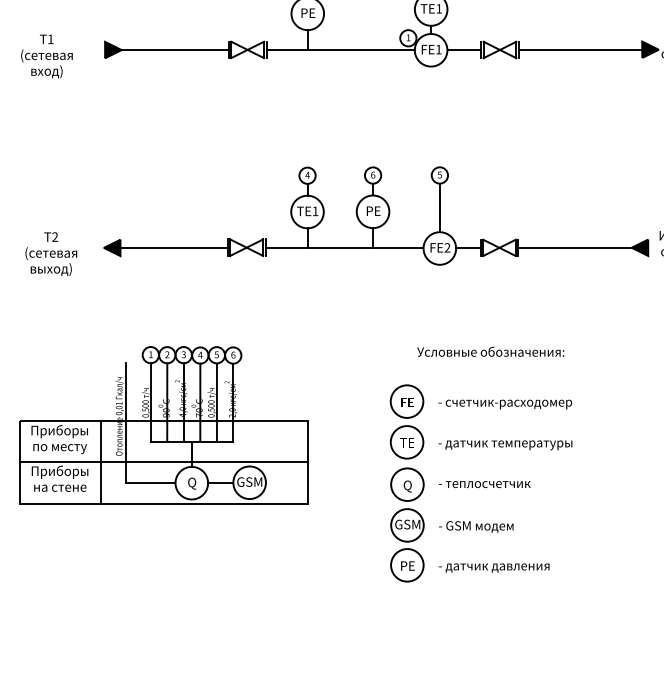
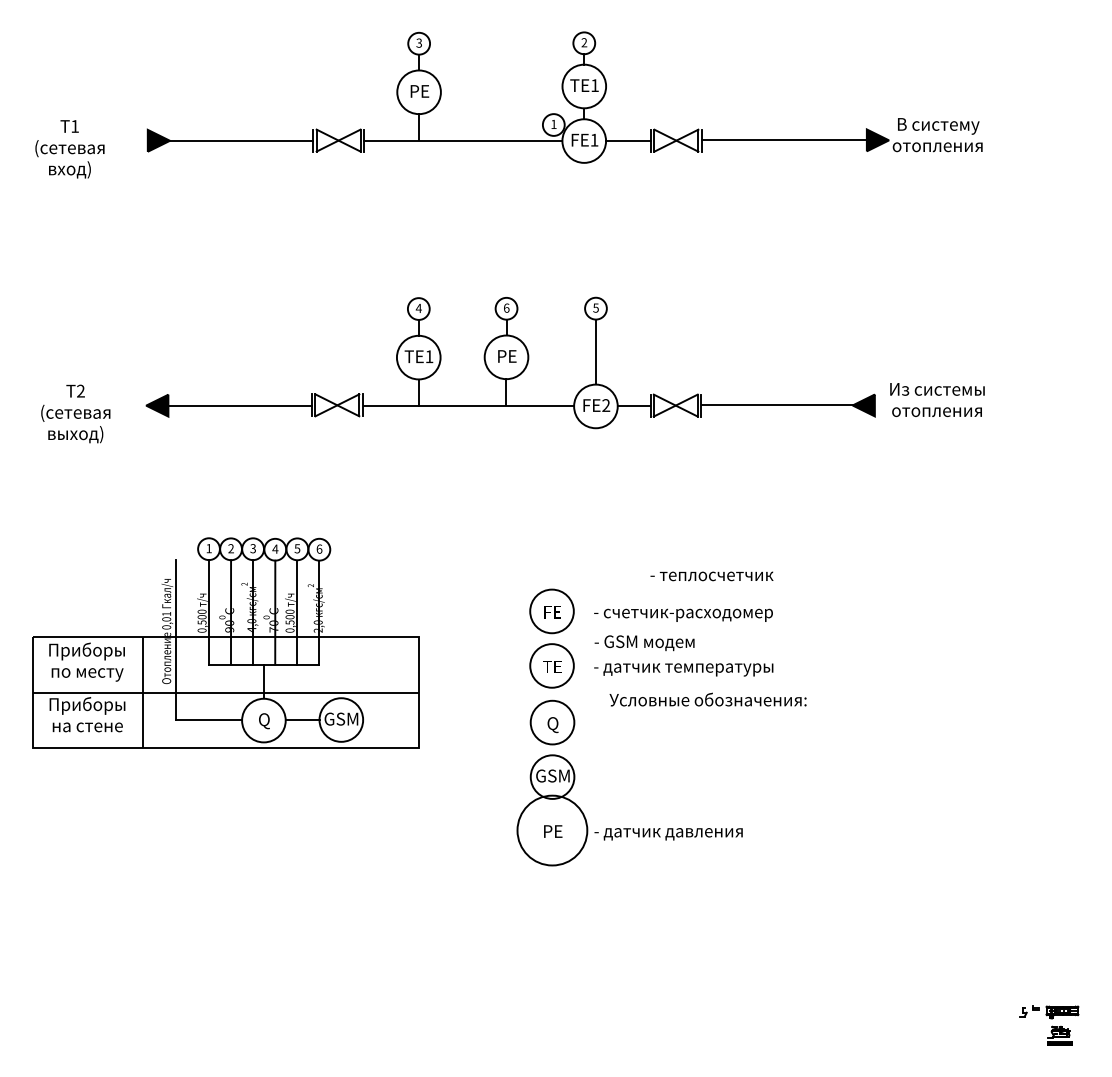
text: (490, 351) -> (707, 699), moved
text: (484, 484) -> (711, 576), moved
text: (476, 527) -> (644, 643), moved
circle: (407, 565) -> (552, 830), size x1.6

